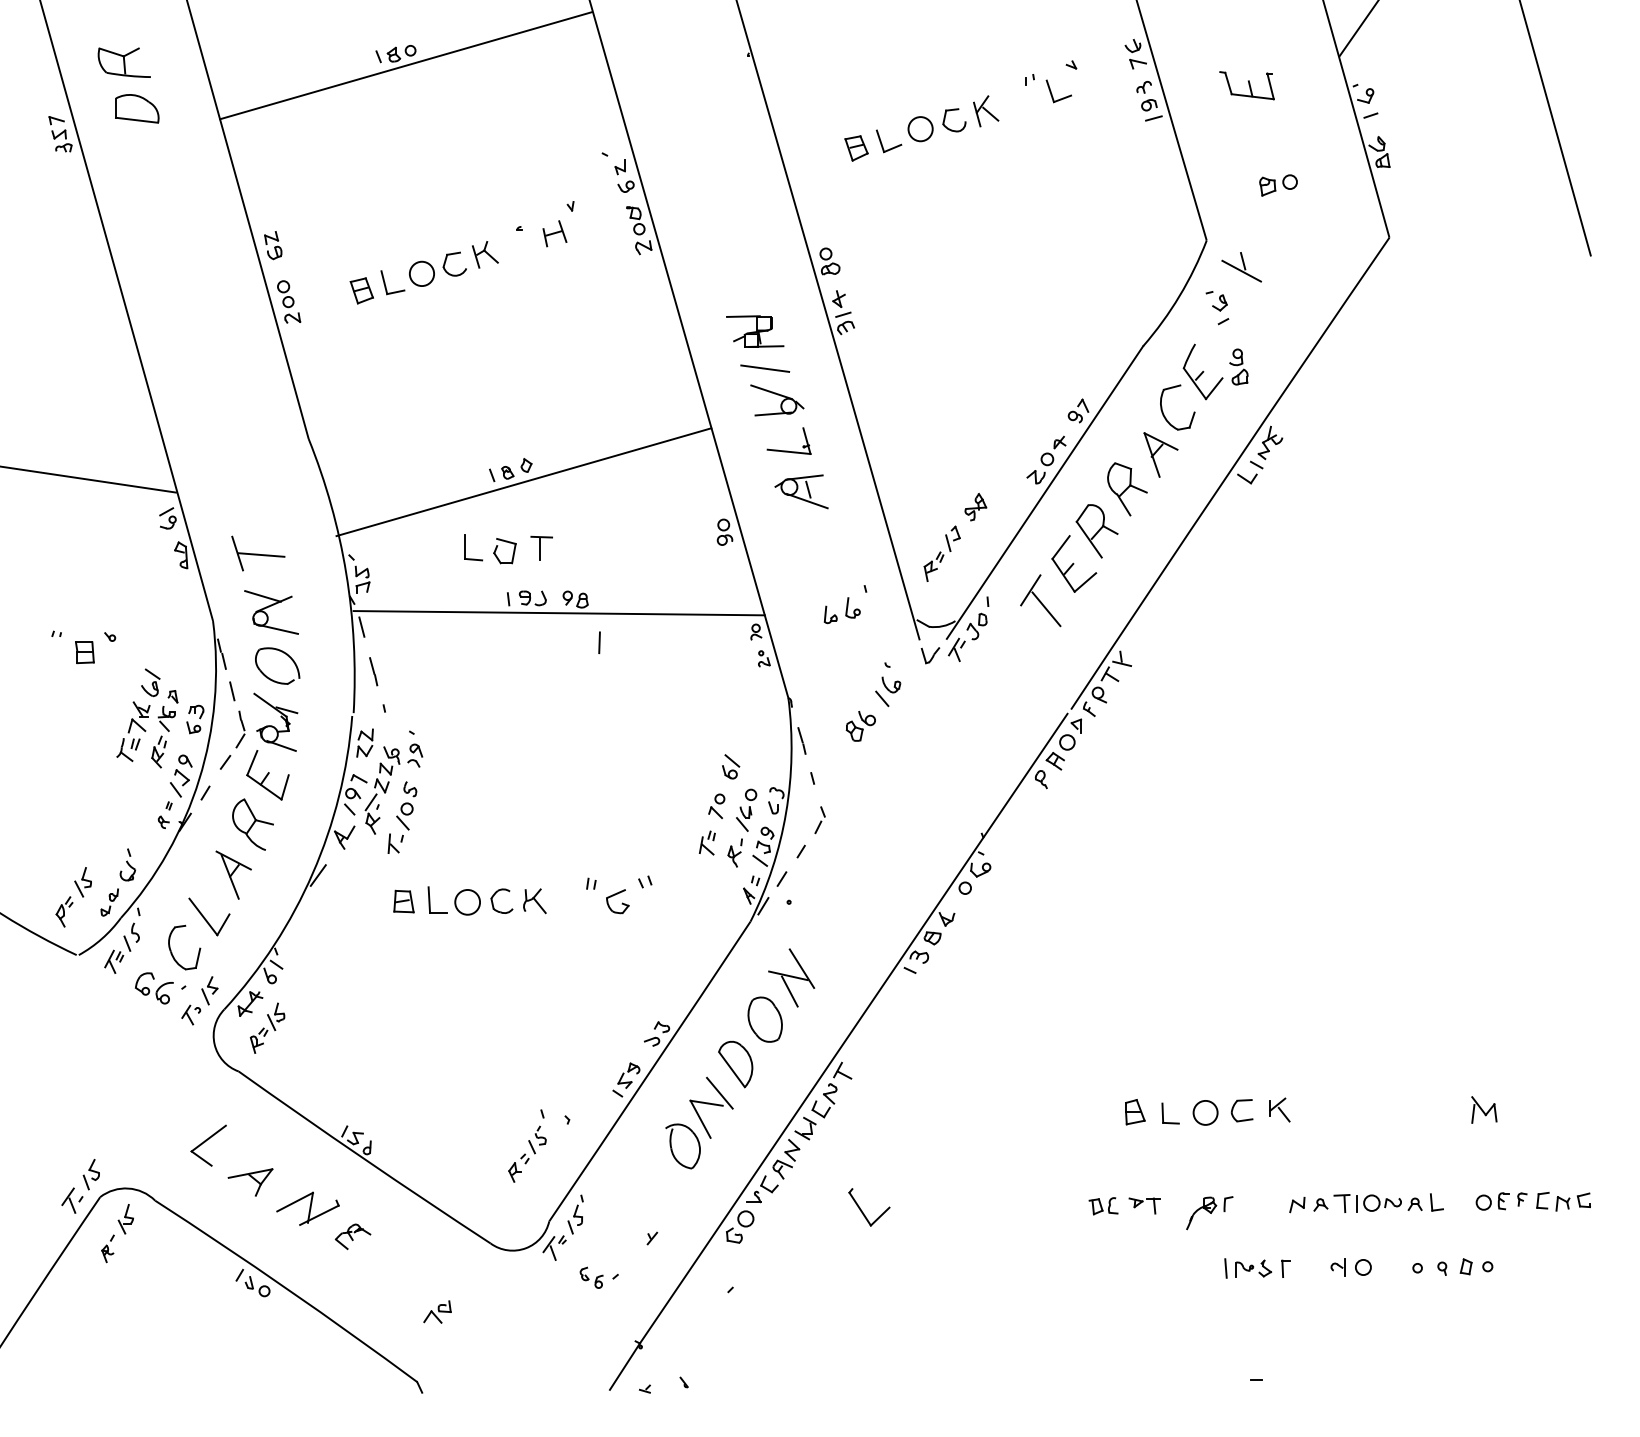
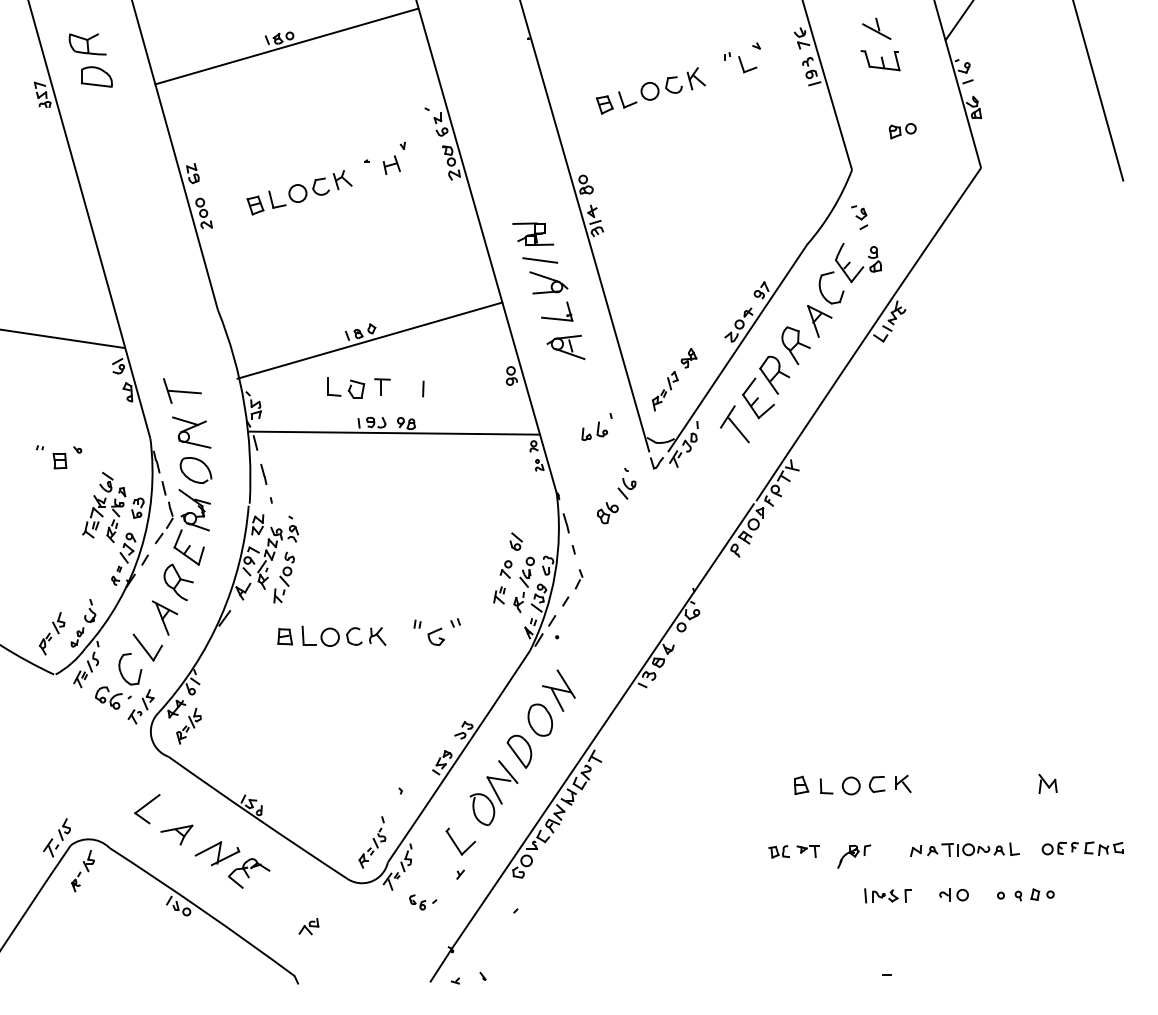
part: (1241, 266) -> (876, 28), moved
line: (599, 642) -> (423, 388), moved
part: (527, 1146) -> (372, 842), moved
part: (868, 1207) -> (460, 841), moved
part: (353, 1236) -> (249, 873), size x1.67

